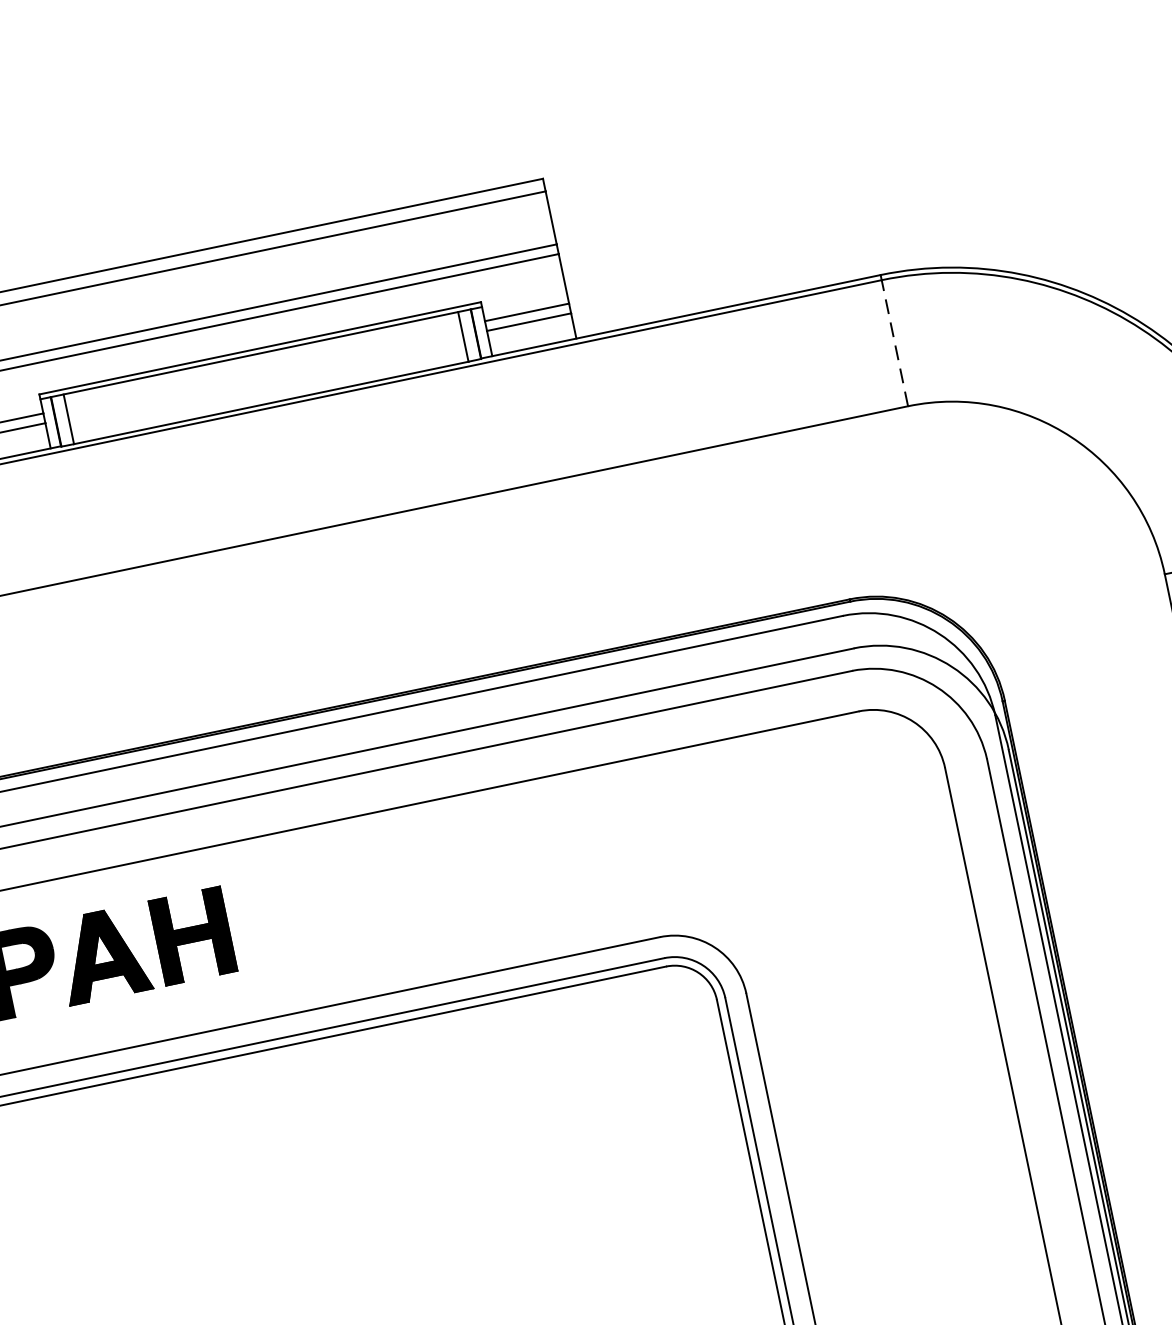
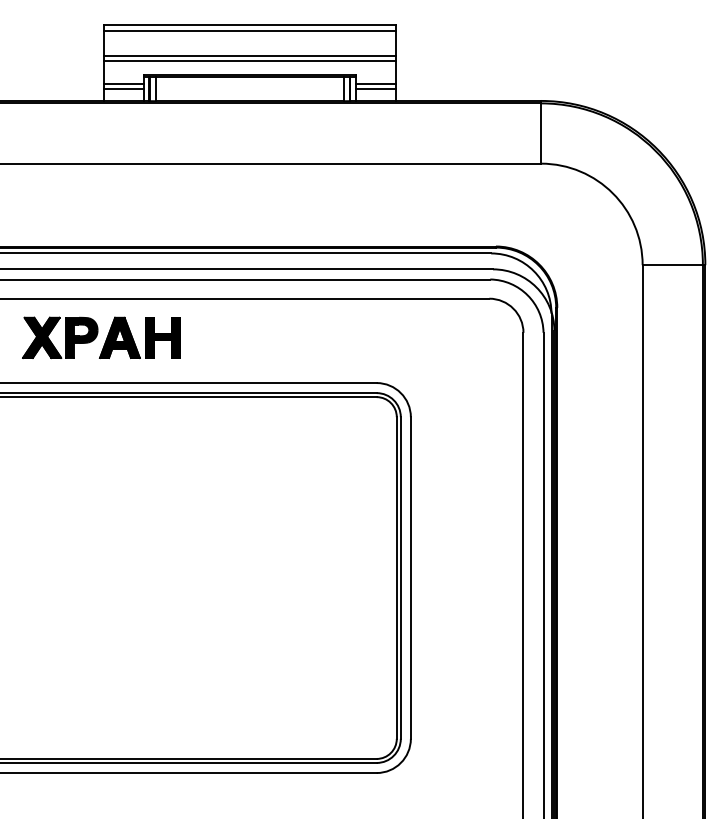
line: (895, 342) -> (541, 133), dashed -> solid

